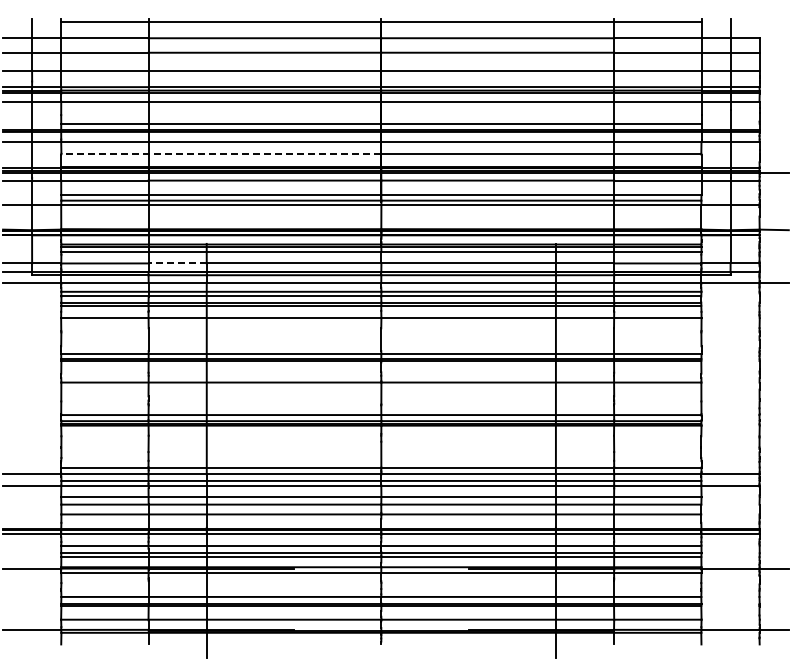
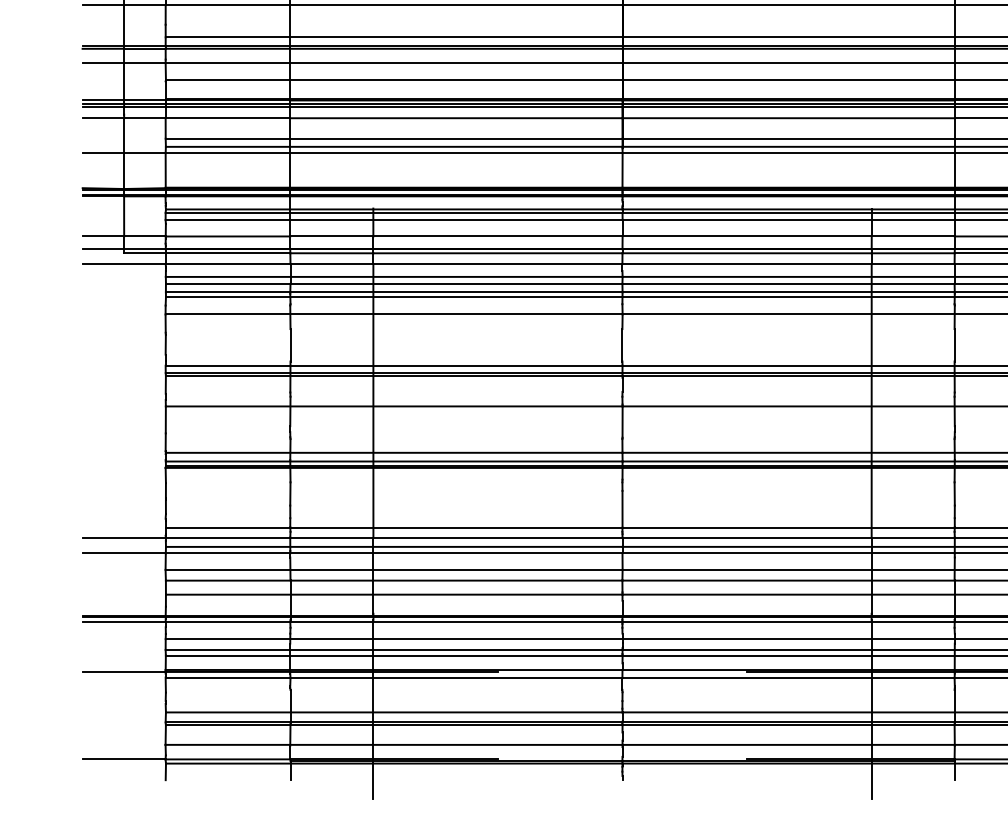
line: (221, 153) -> (394, 79), dashed -> solid
line: (177, 263) -> (331, 236), dashed -> solid

